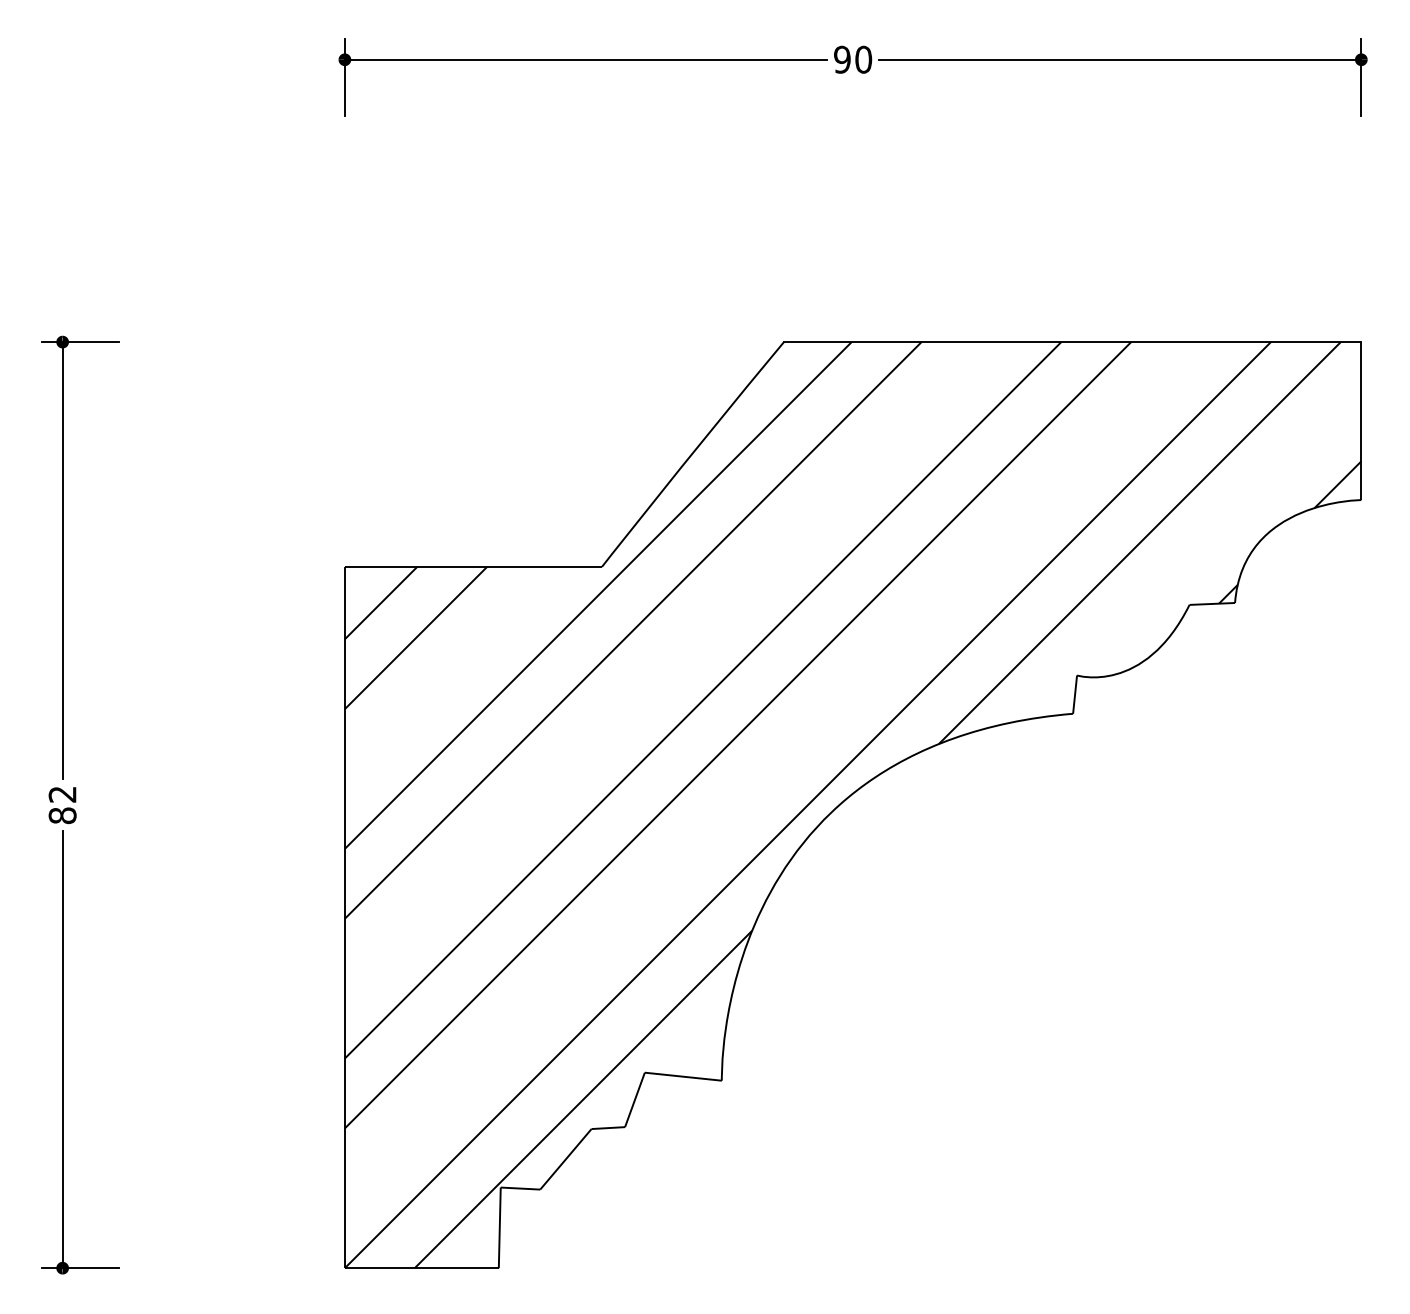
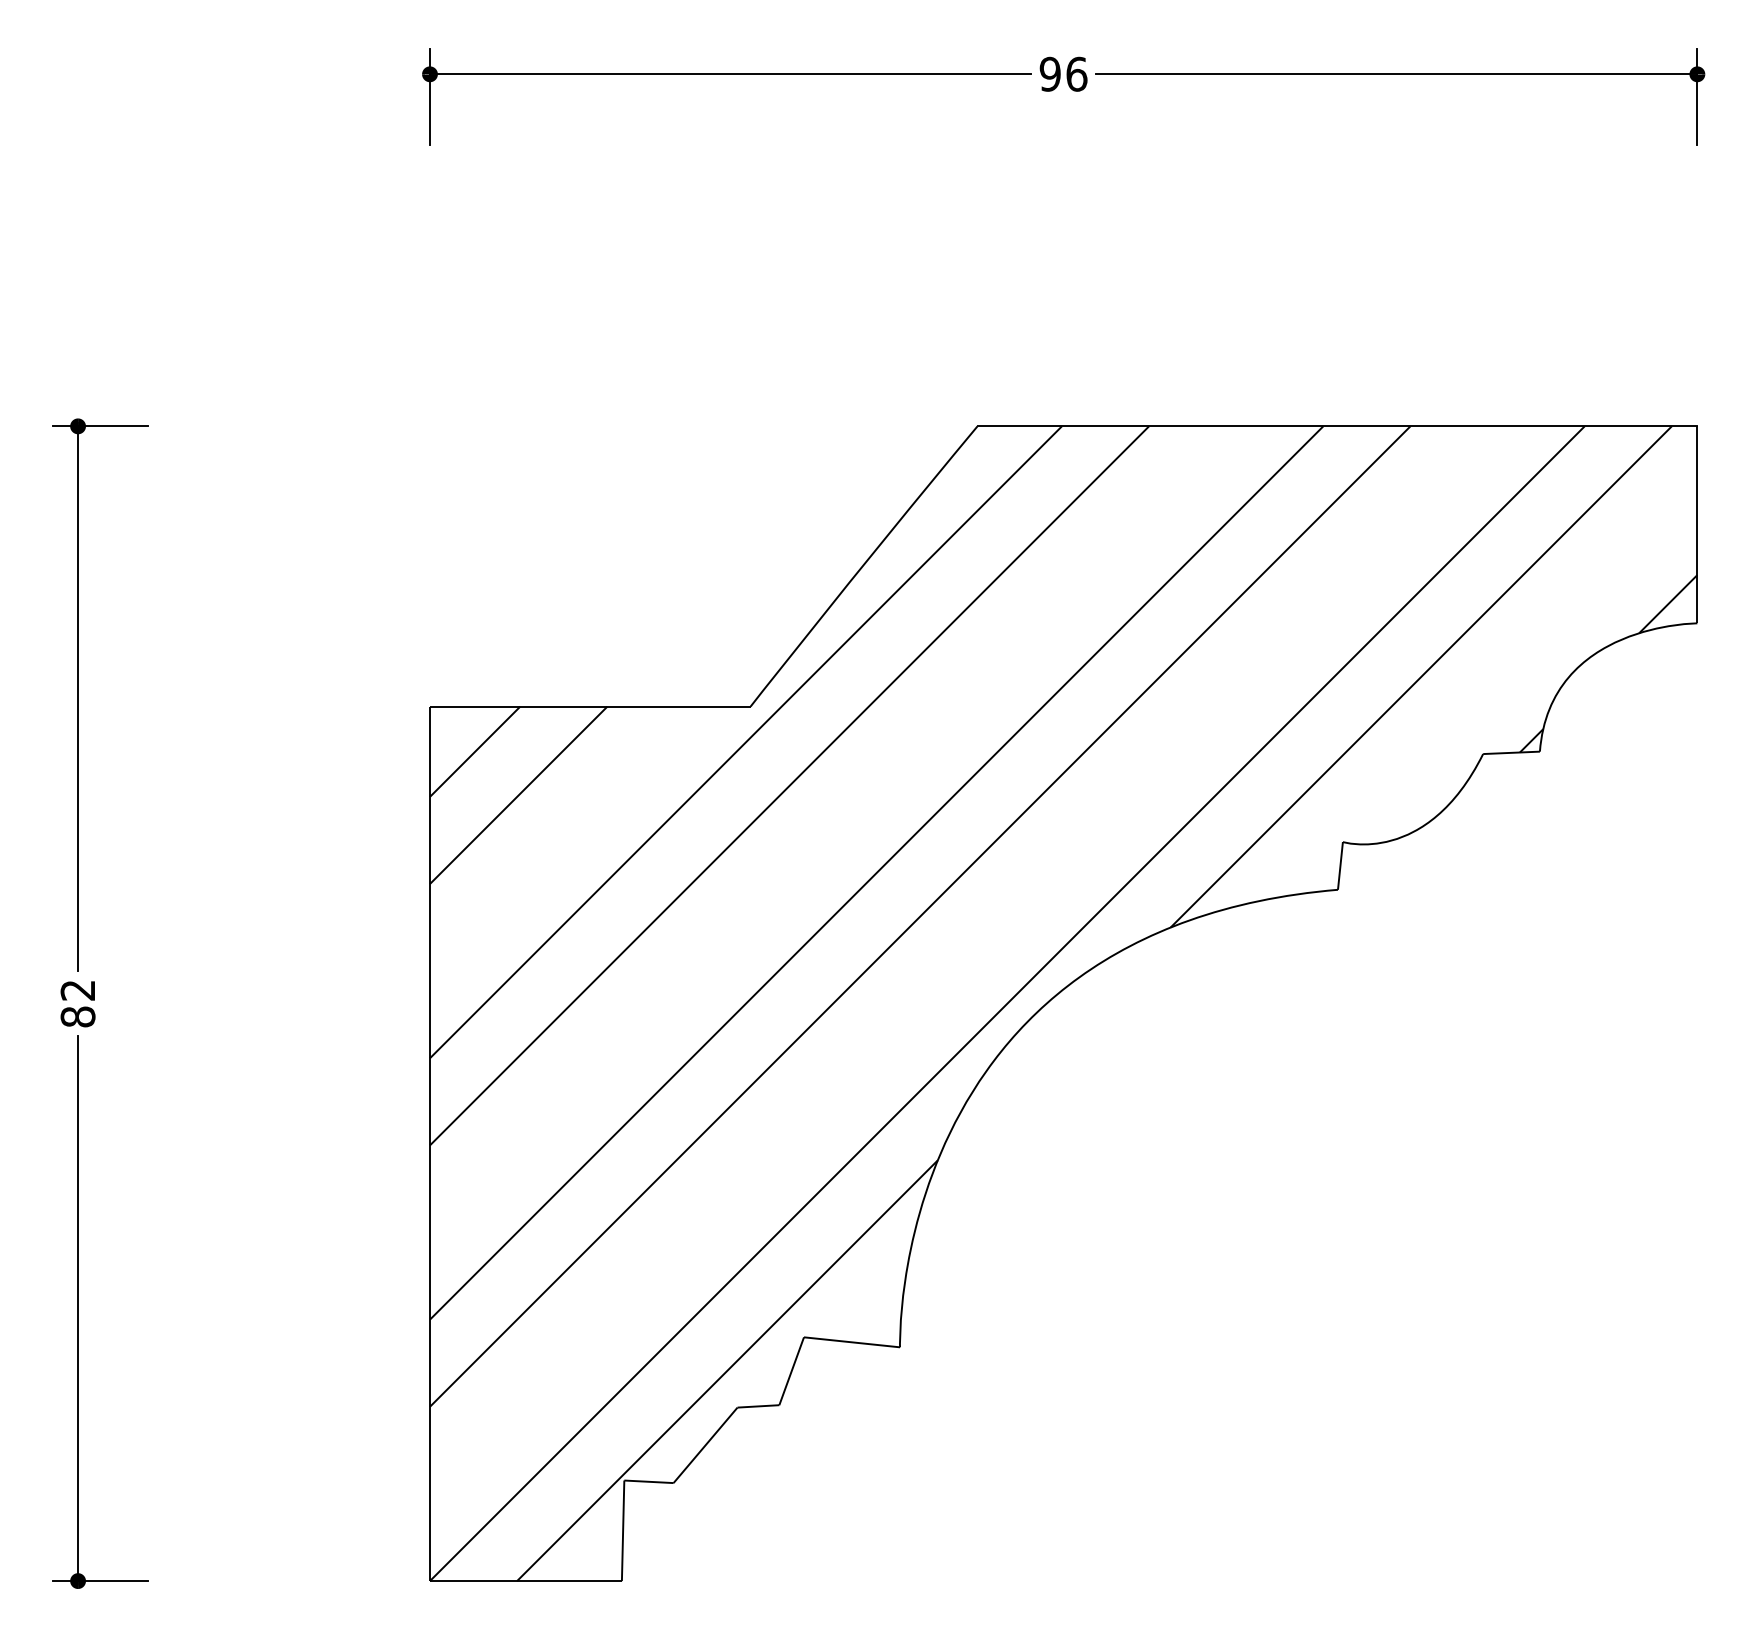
text: (863, 59) -> (1076, 73), 90 -> 96

